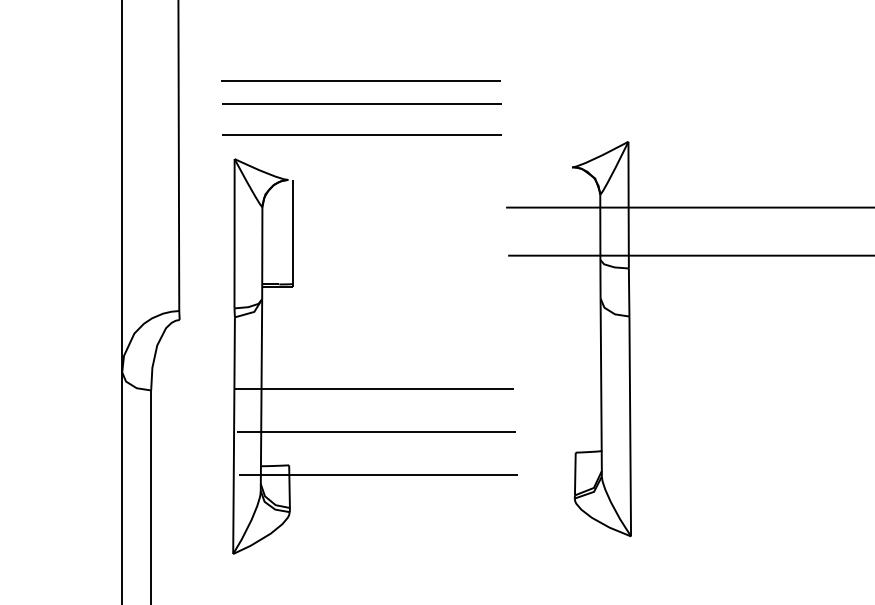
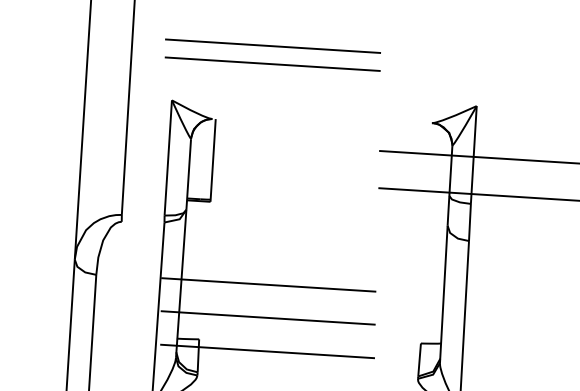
line: (361, 134) -> (271, 87), removed

